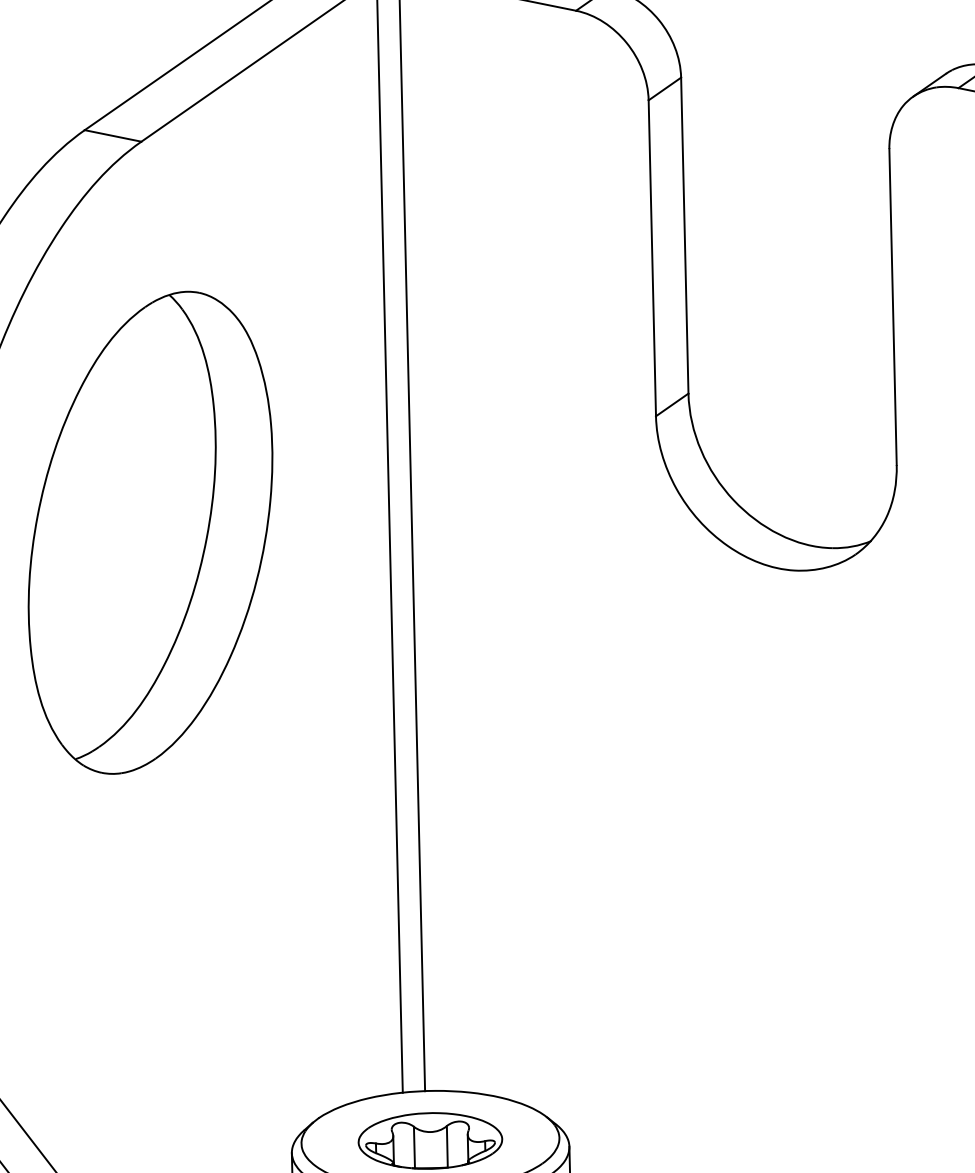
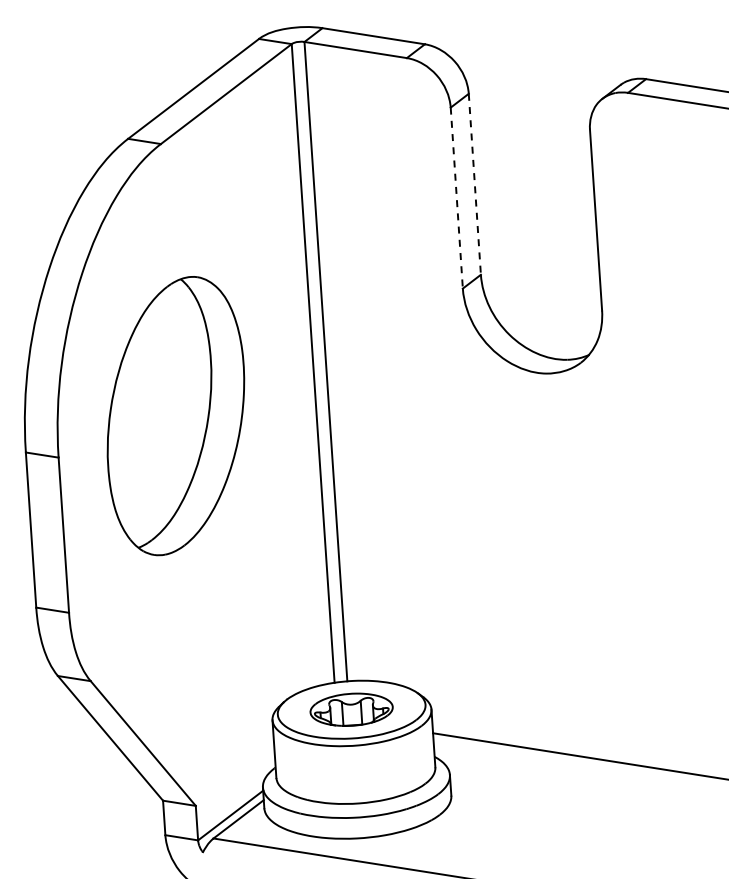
line: (684, 235) -> (474, 184), solid -> dashed
line: (651, 258) -> (456, 198), solid -> dashed
part: (149, 533) -> (175, 416), moved

